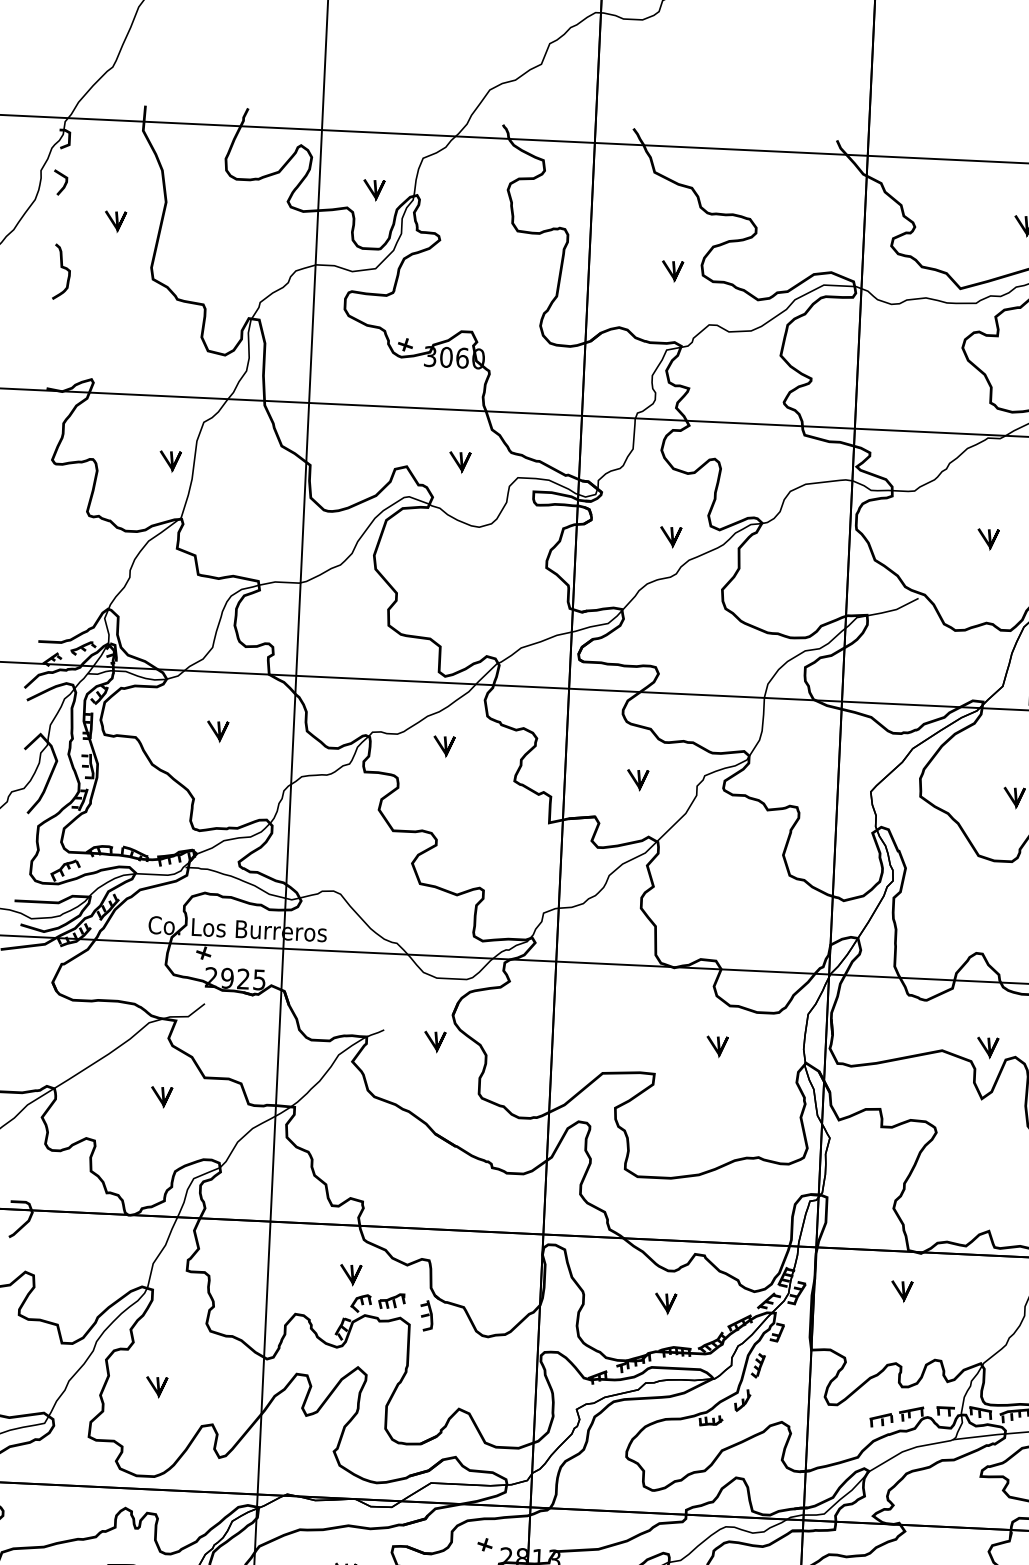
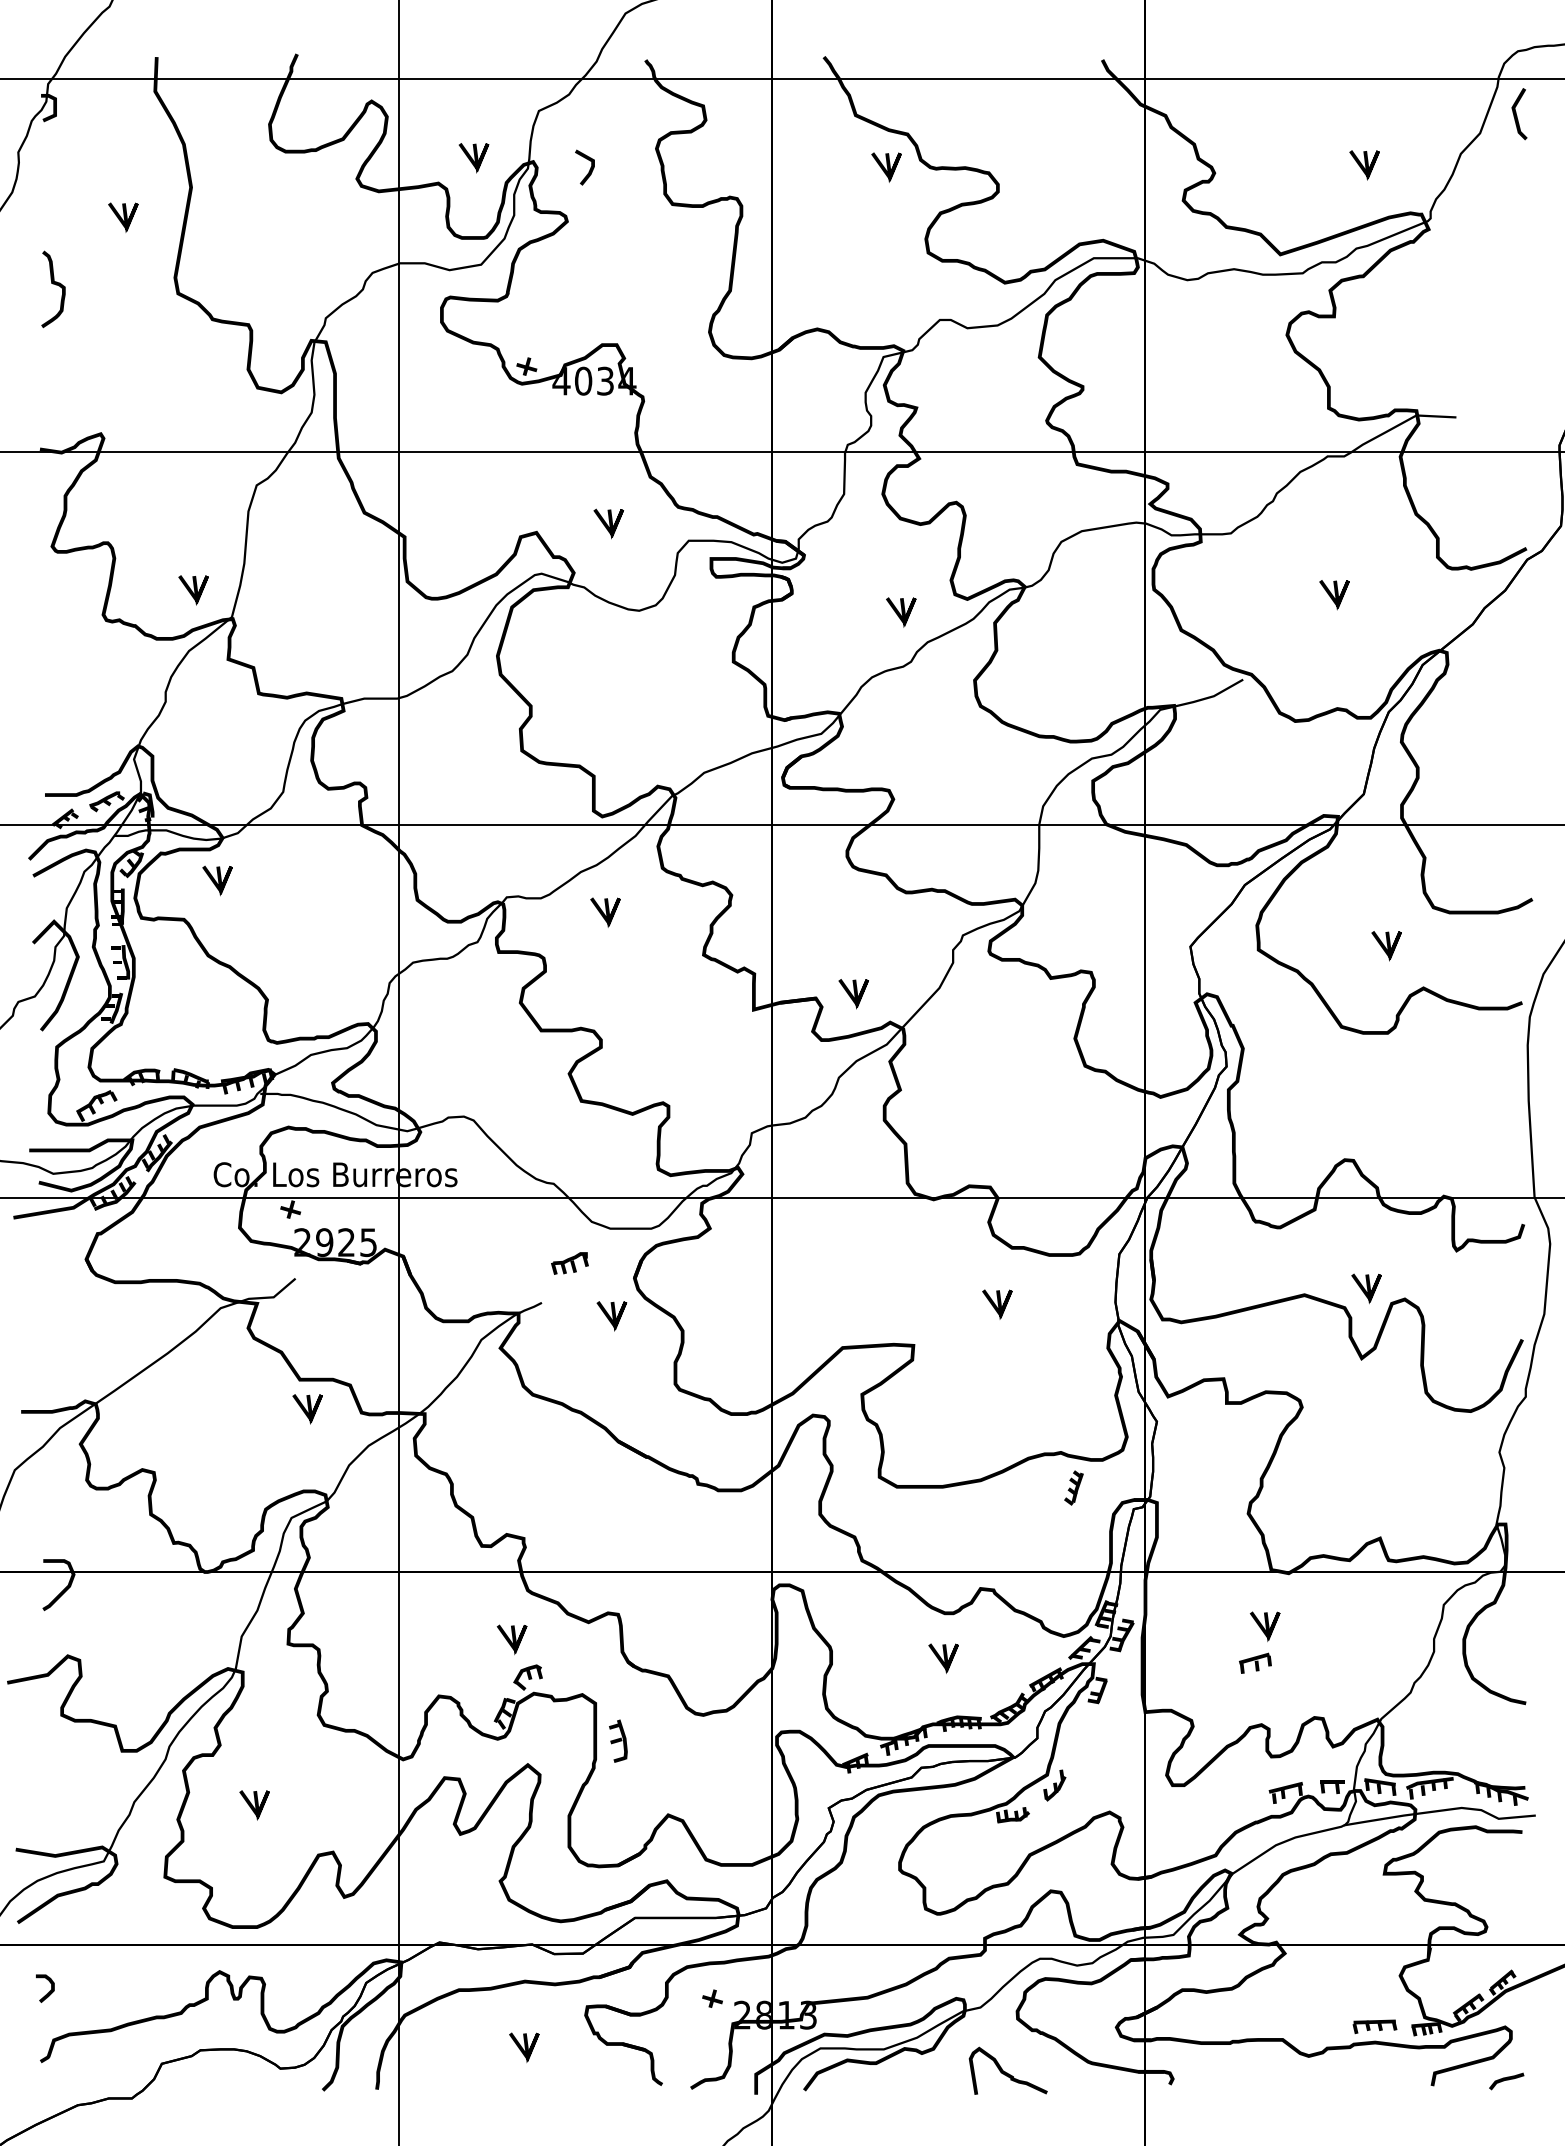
line: (63, 184) -> (589, 169), moved
line: (673, 271) -> (887, 167), moved
text: (454, 357) -> (594, 380), 3060 -> 4034
line: (169, 461) -> (192, 590), moved
line: (218, 731) -> (218, 880), moved
line: (636, 780) -> (852, 994), moved
line: (160, 1097) -> (306, 1409), moved
part: (391, 1301) -> (569, 1263), moved
part: (426, 1315) -> (618, 1740), moved
part: (758, 1365) -> (1073, 1487), moved
part: (881, 1419) -> (1255, 1662), moved

